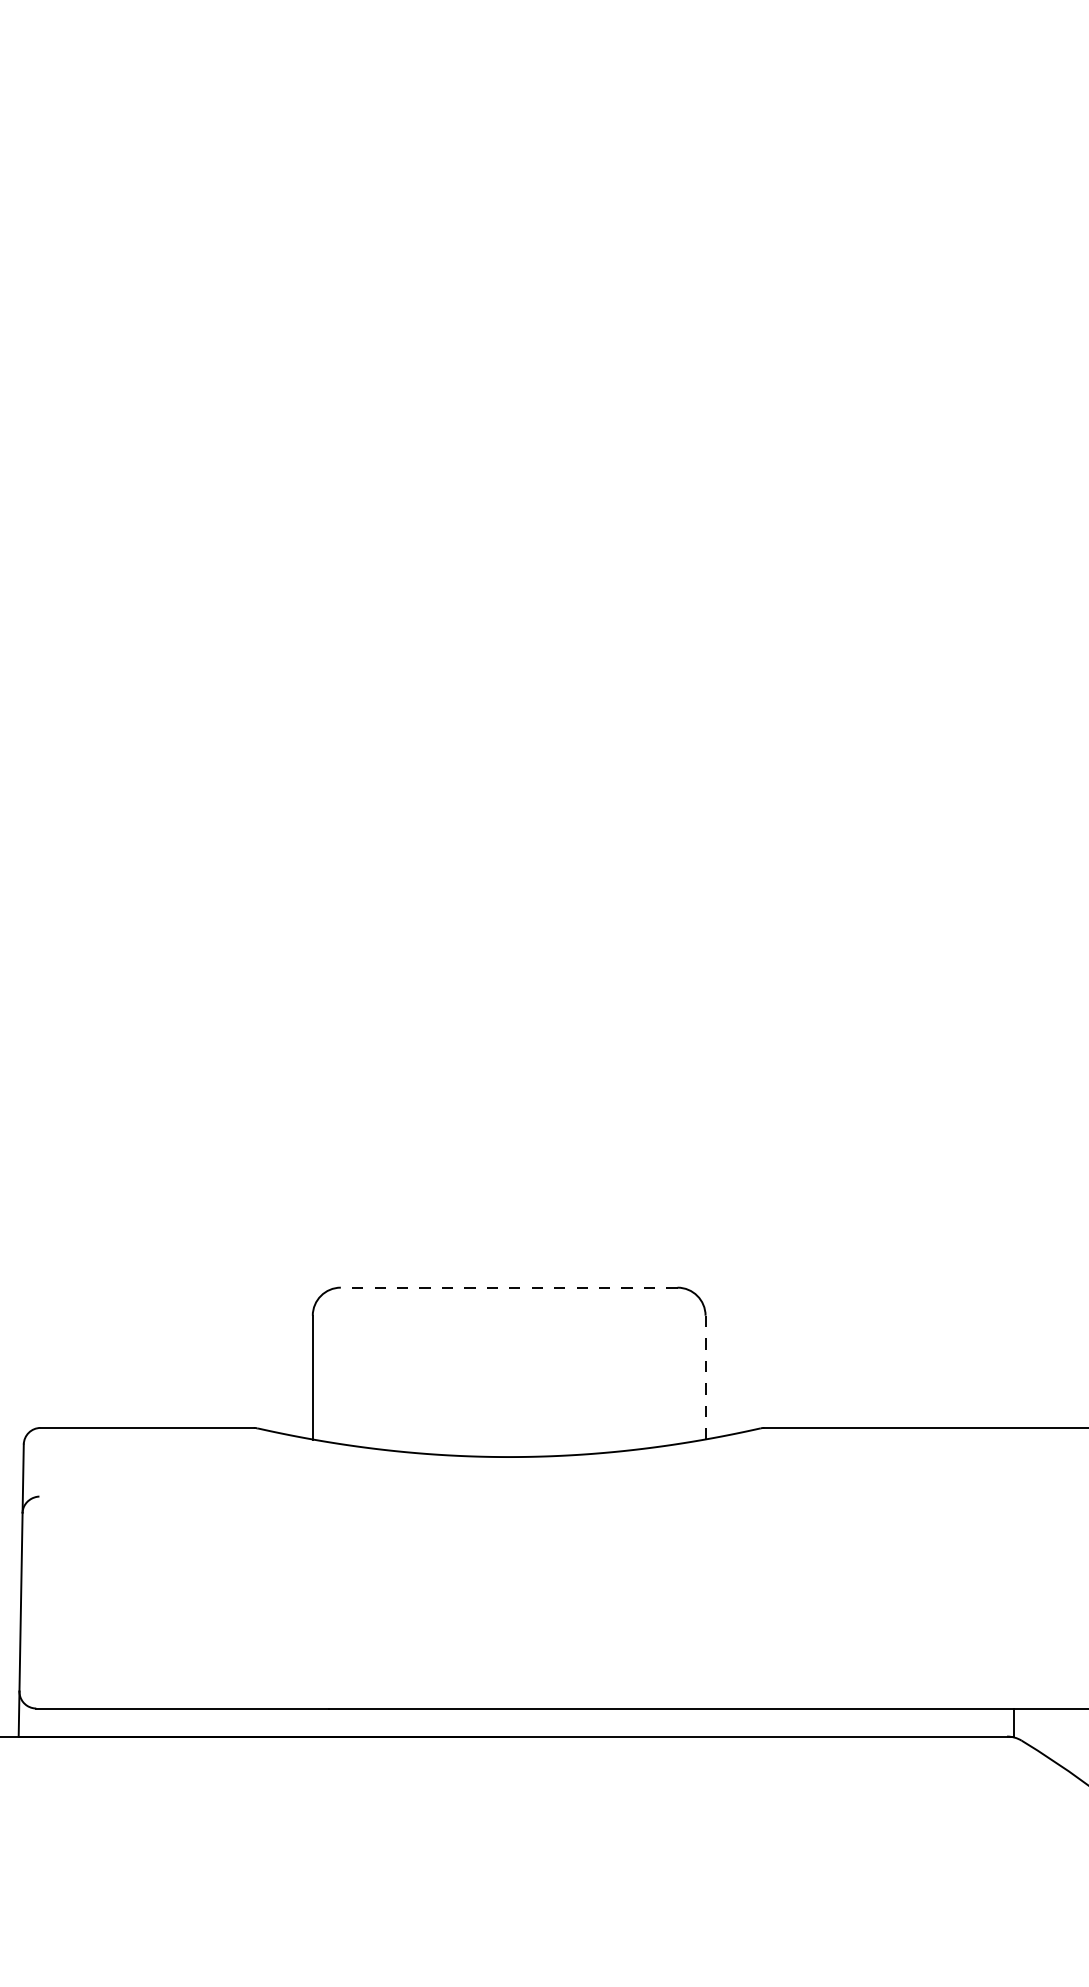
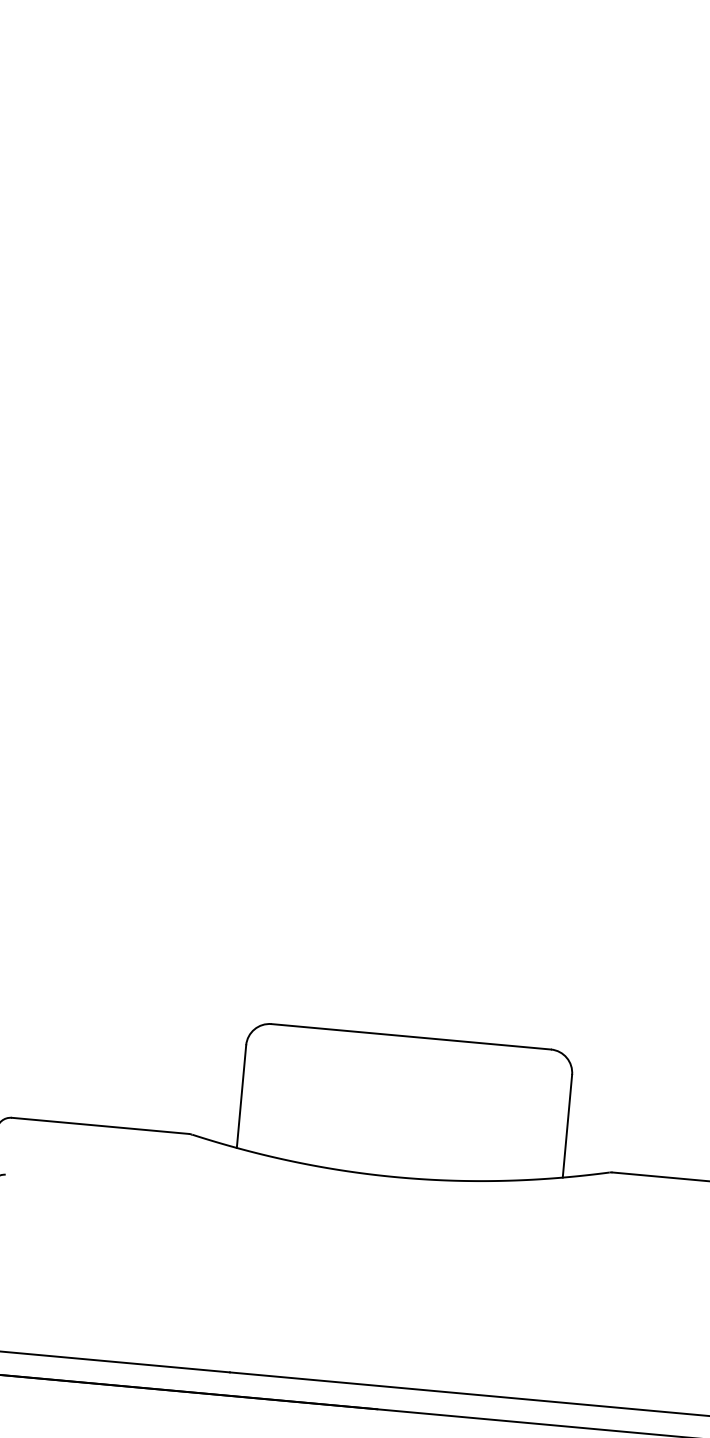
line: (508, 1287) -> (410, 1036), dashed -> solid
line: (705, 1377) -> (567, 1126), dashed -> solid

